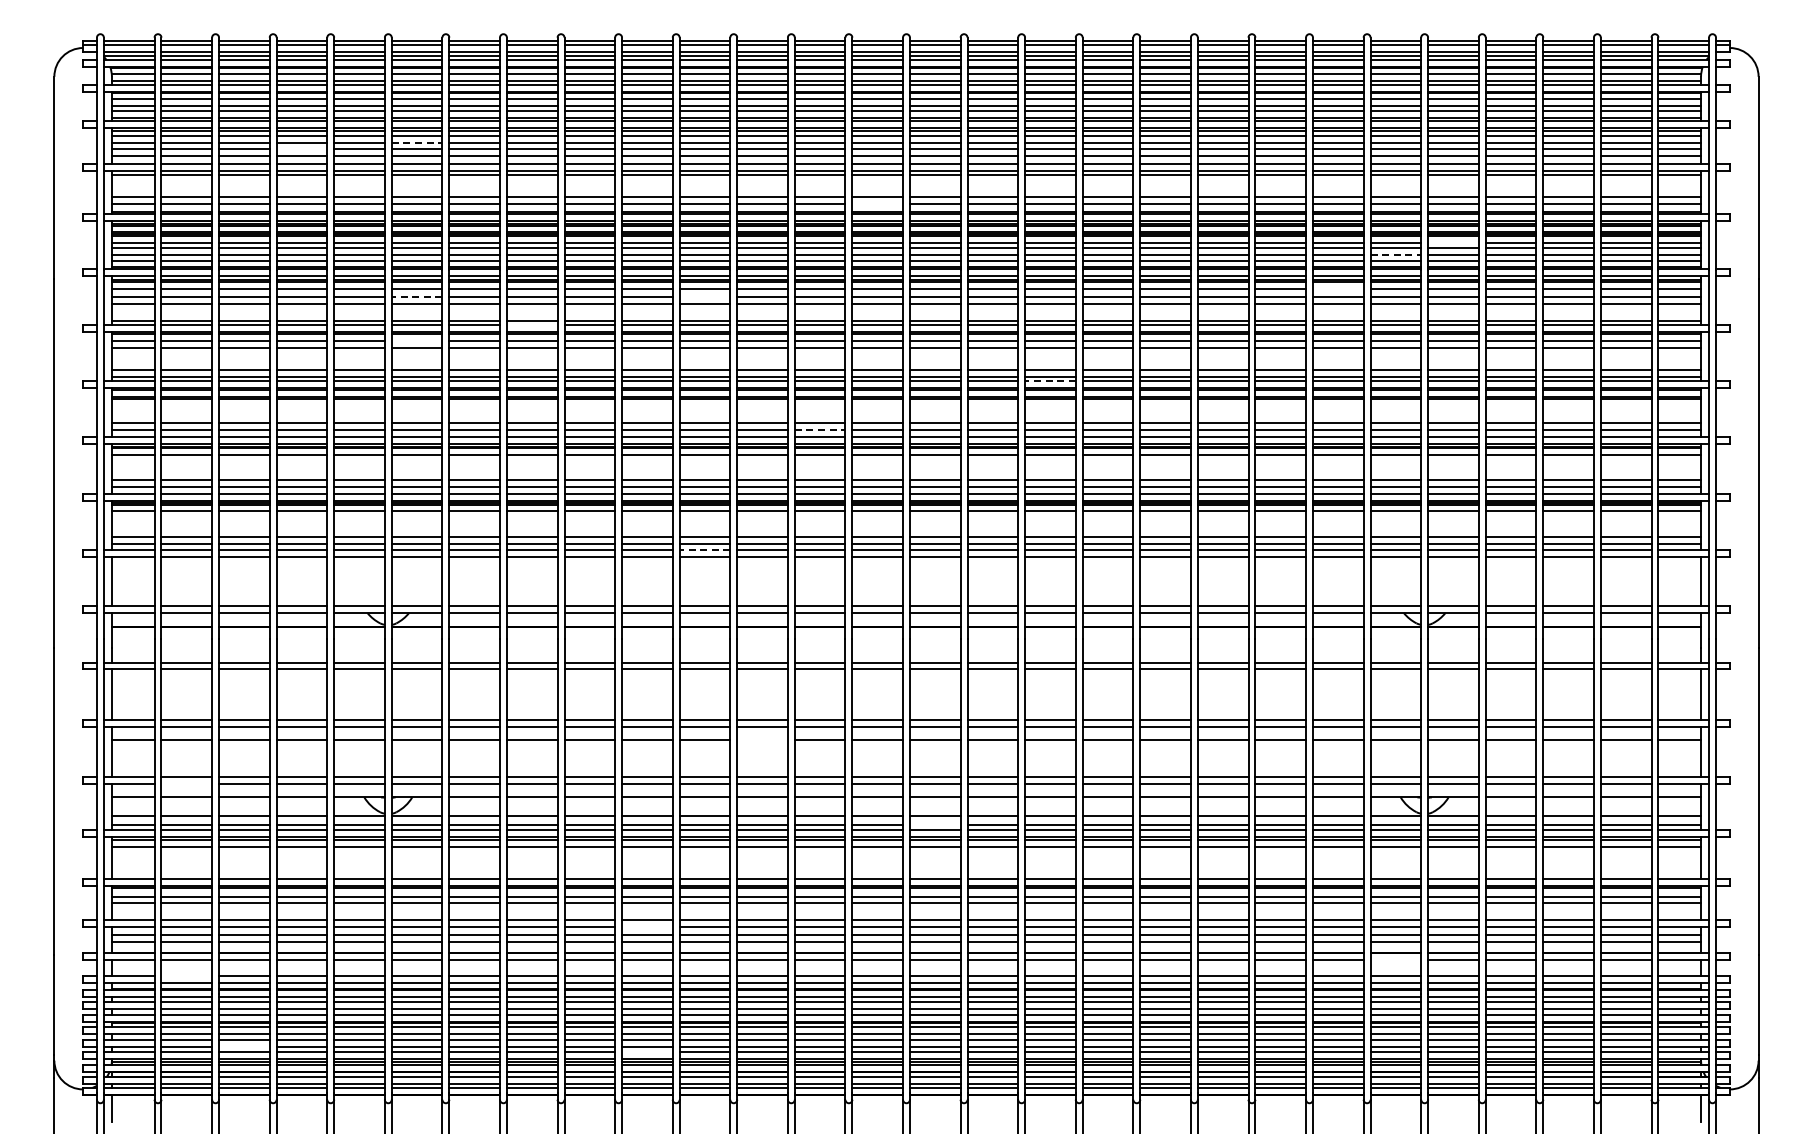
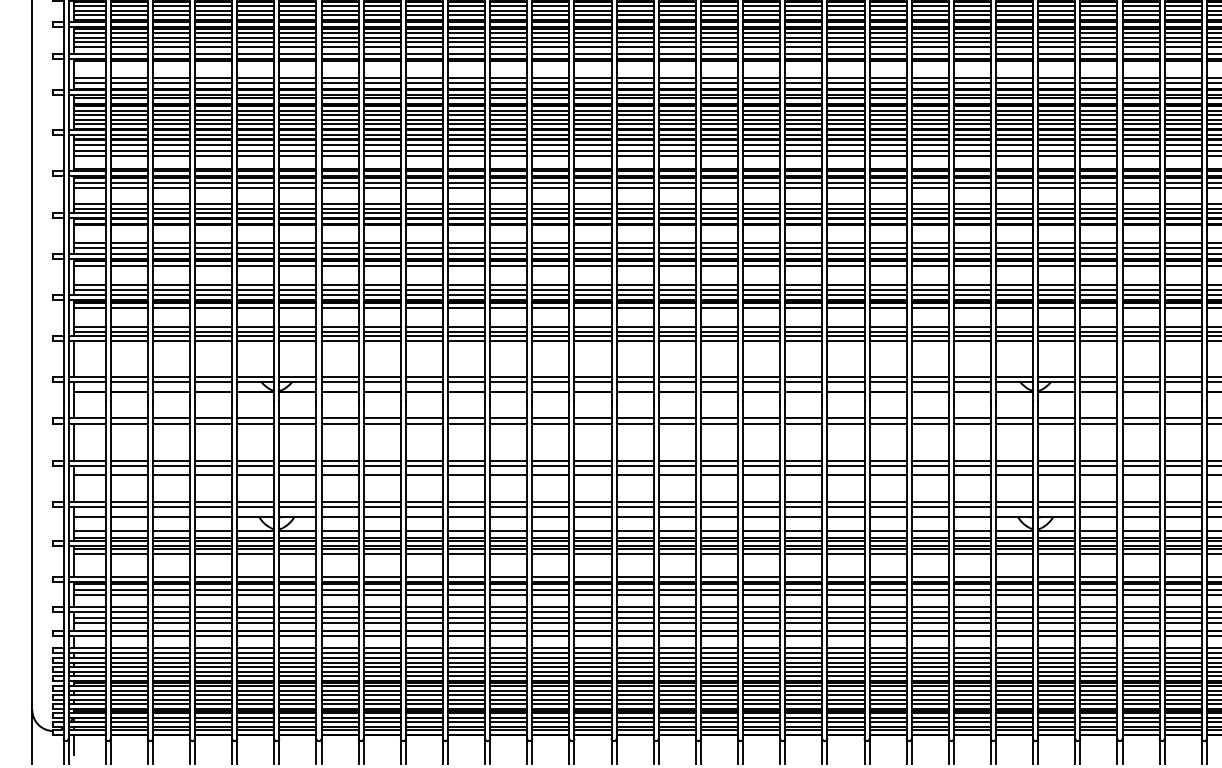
line: (417, 143) -> (298, 38), dashed -> solid
line: (301, 148) -> (213, 42), added
line: (877, 204) -> (635, 83), added
line: (1453, 242) -> (1056, 110), added
line: (1396, 254) -> (1015, 119), dashed -> solid
line: (1337, 289) -> (971, 145), added
line: (416, 296) -> (297, 150), dashed -> solid
line: (704, 296) -> (508, 150), added
line: (531, 325) -> (381, 171), added
line: (416, 341) -> (297, 183), added
line: (1049, 381) -> (760, 212), dashed -> solid
line: (820, 429) -> (593, 247), dashed -> solid
line: (704, 549) -> (508, 335), dashed -> solid
line: (762, 739) -> (550, 474), added
line: (186, 783) -> (129, 507), added
line: (934, 825) -> (676, 537), added
line: (647, 927) -> (466, 612), added
line: (1395, 960) -> (1014, 636), added
line: (186, 976) -> (129, 648), added
line: (244, 1046) -> (171, 699), added
line: (647, 1052) -> (466, 703), added

